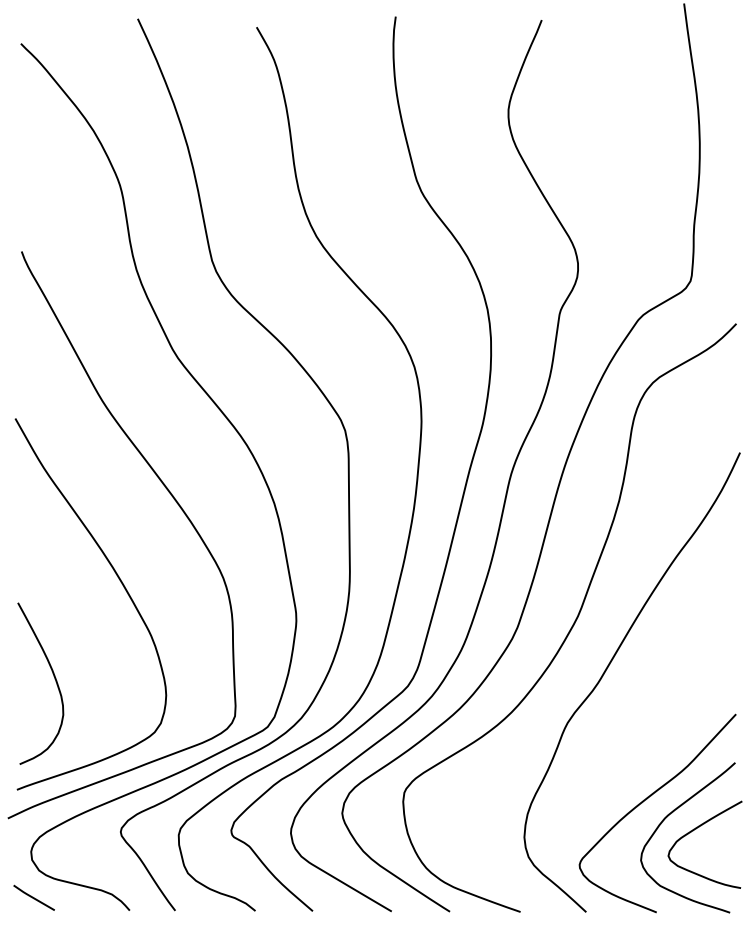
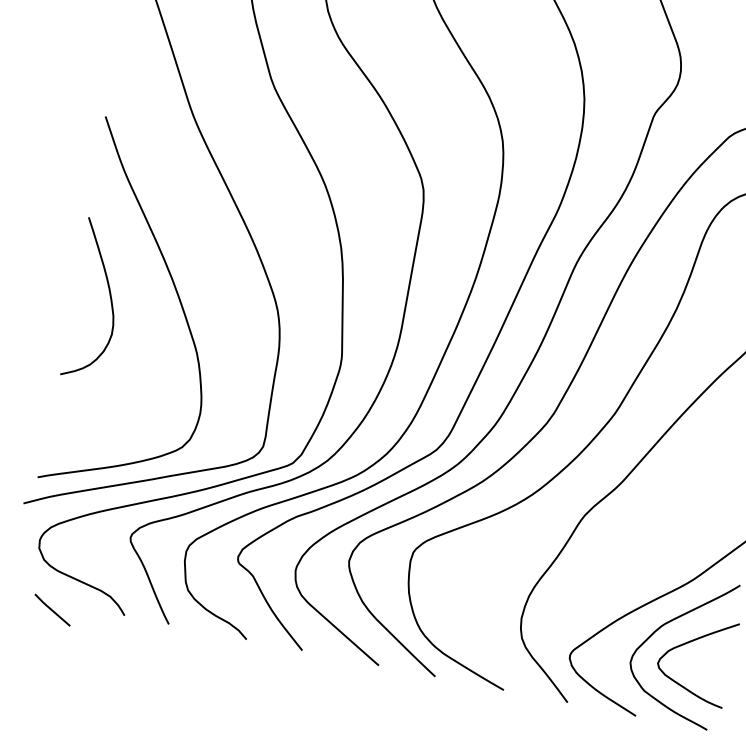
curve: (54, 679) -> (109, 298), moved
line: (33, 897) -> (52, 609), moved

